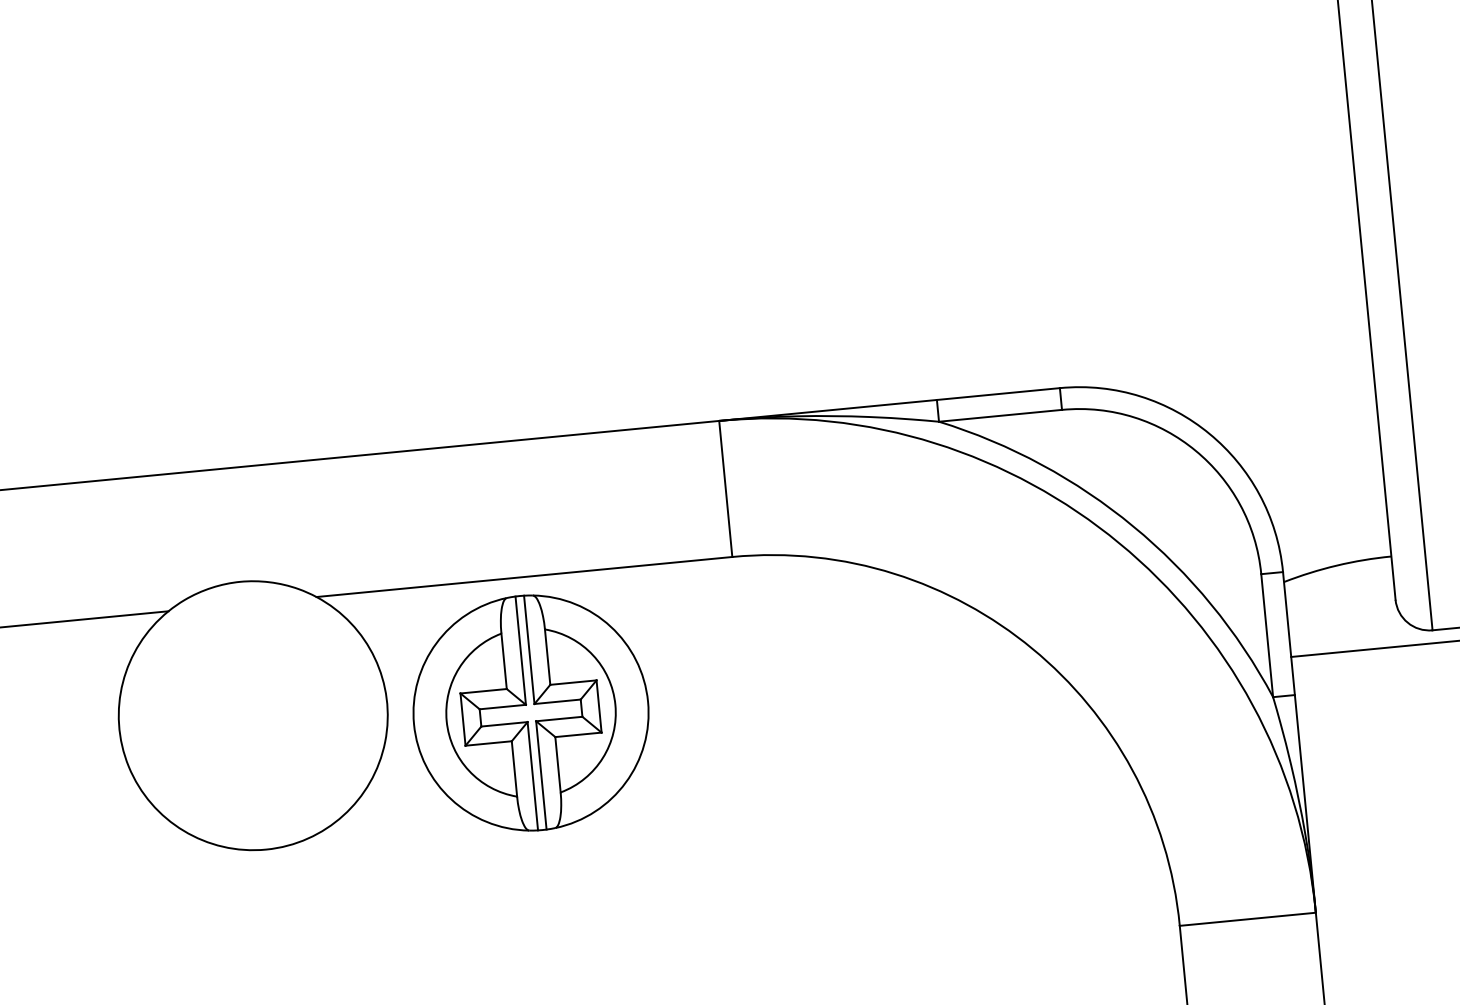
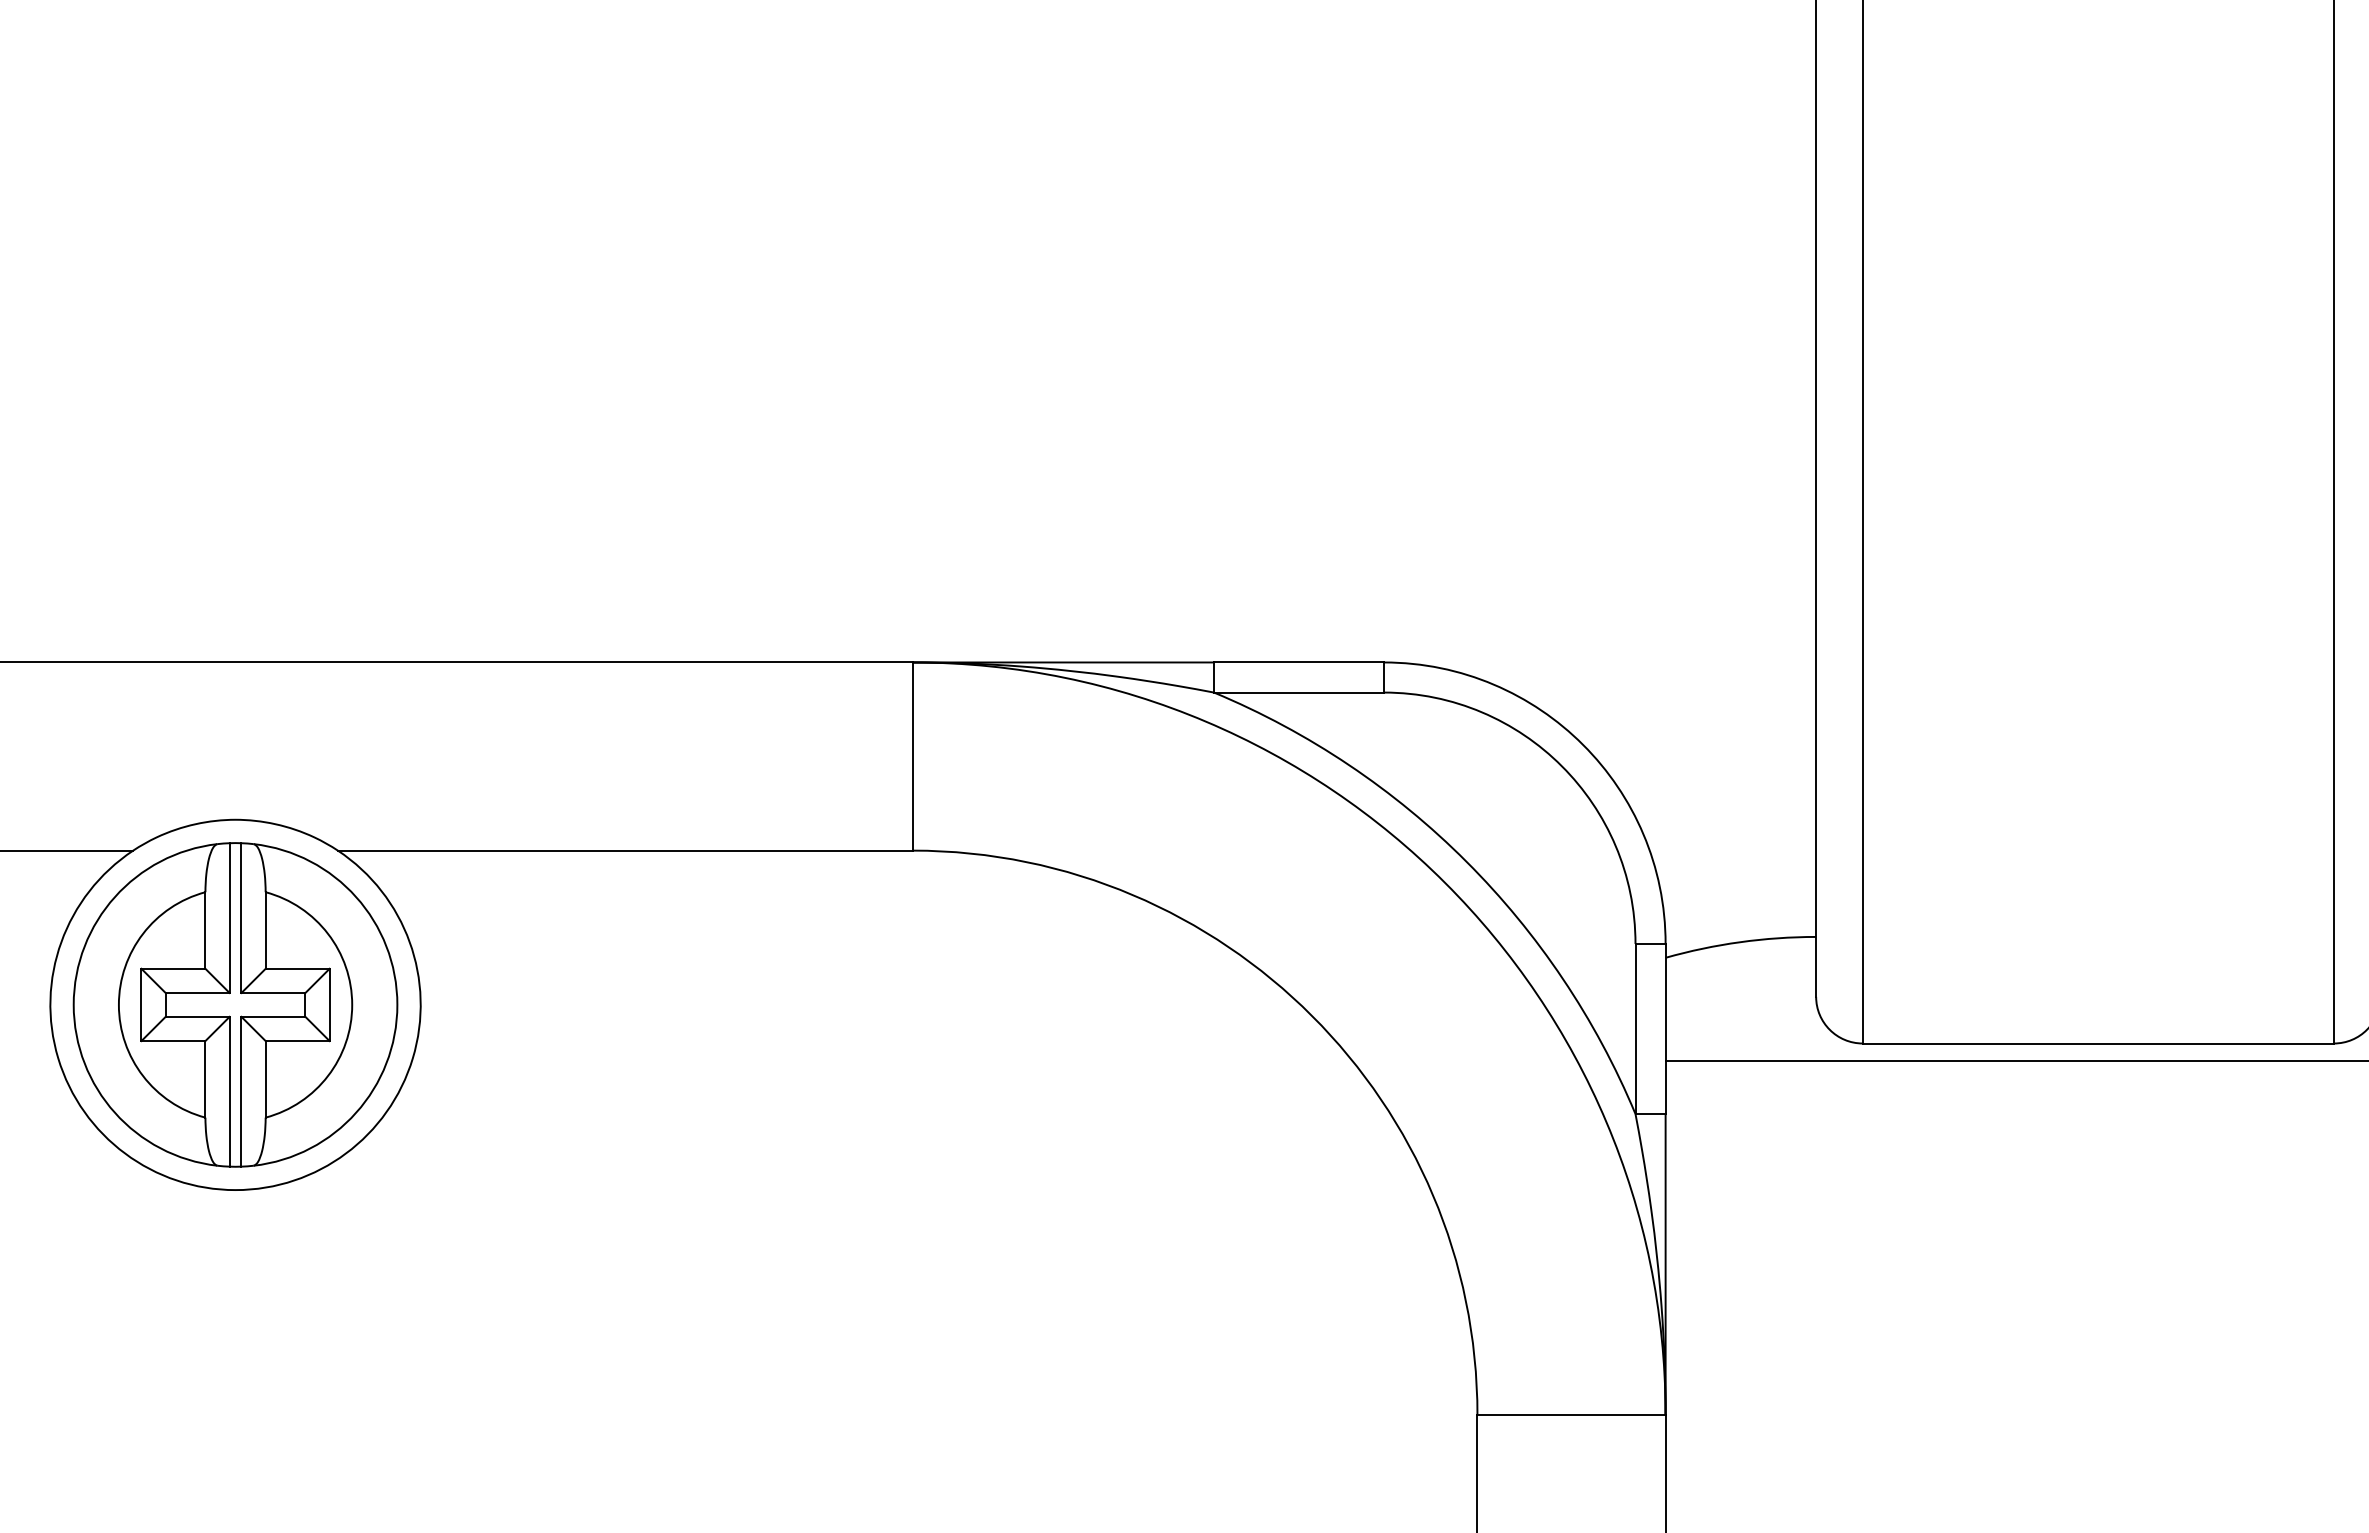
part: (530, 712) -> (235, 1004), moved

